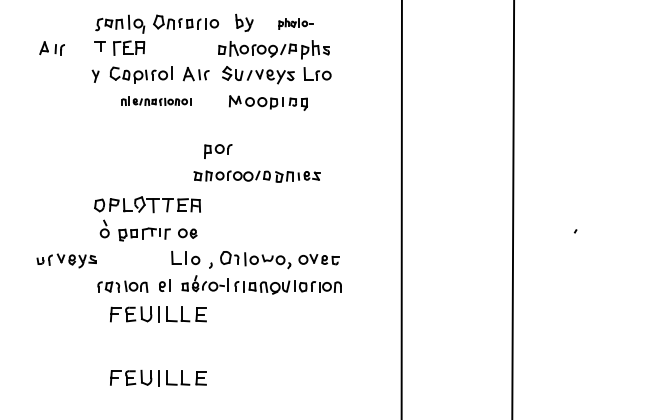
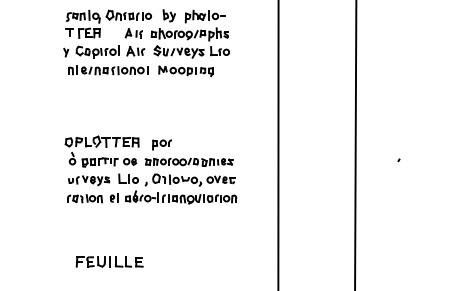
part: (295, 23) -> (204, 16), size x1.67
part: (51, 48) -> (133, 33), moved
part: (156, 101) -> (108, 70), size x1.67
part: (256, 162) -> (188, 152), moved
part: (67, 260) -> (89, 180), moved
part: (158, 313) -> (109, 217), removed

